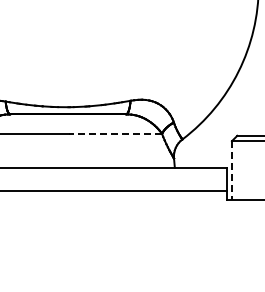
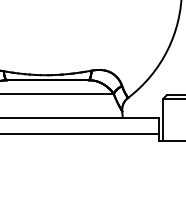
line: (115, 133) -> (81, 93), dashed -> solid
line: (231, 171) -> (162, 120), dashed -> solid

